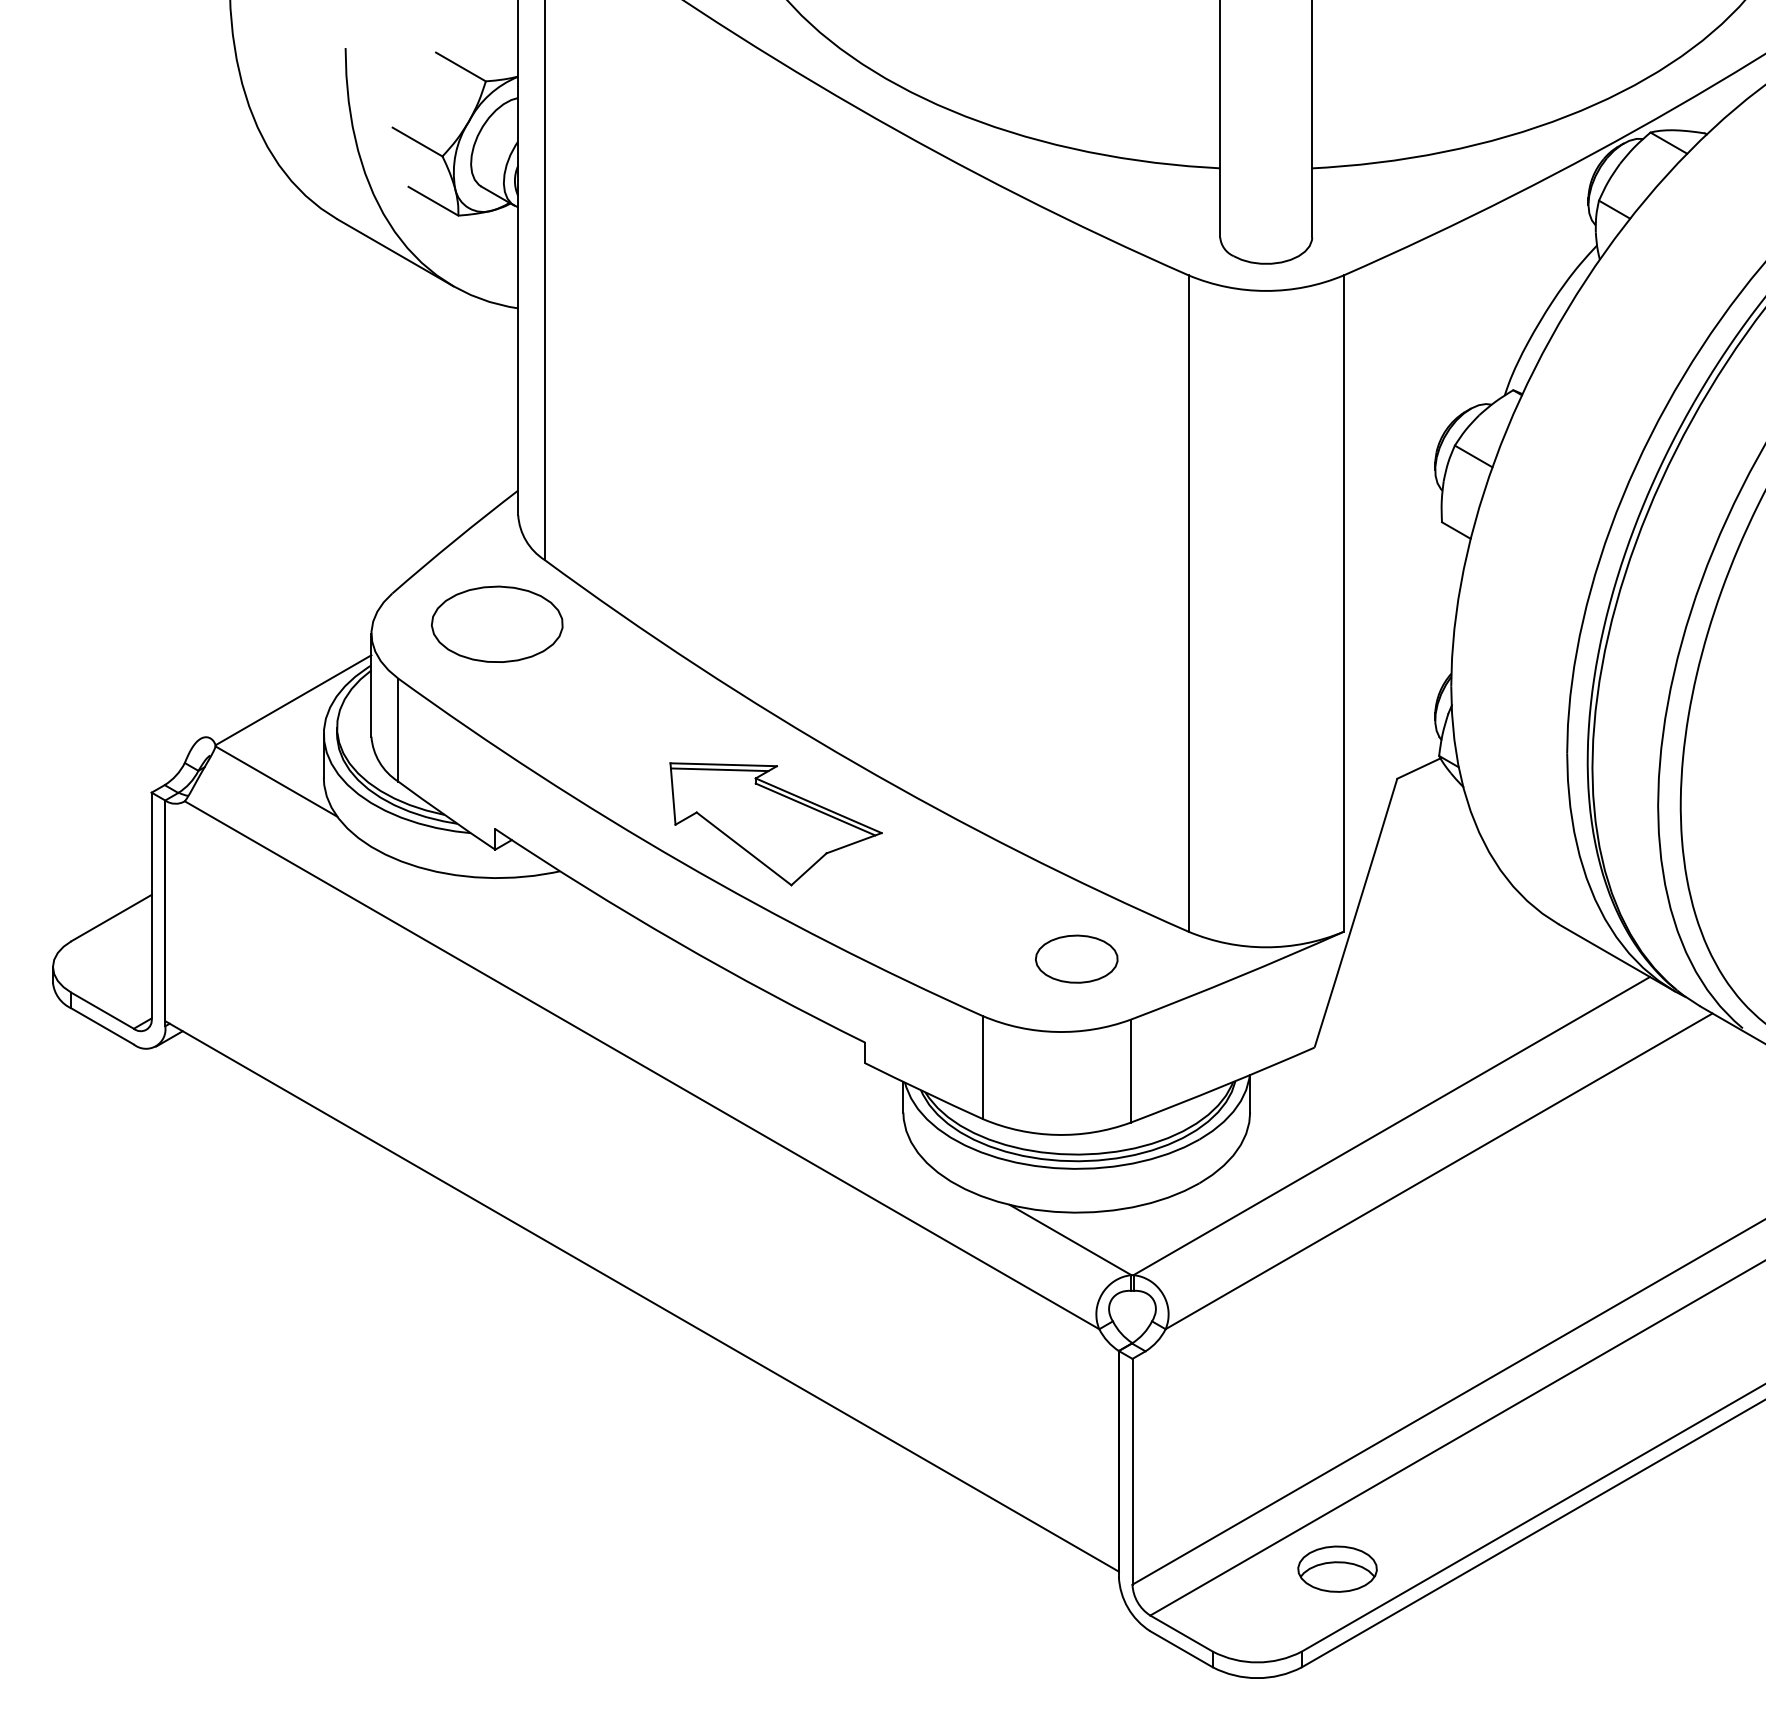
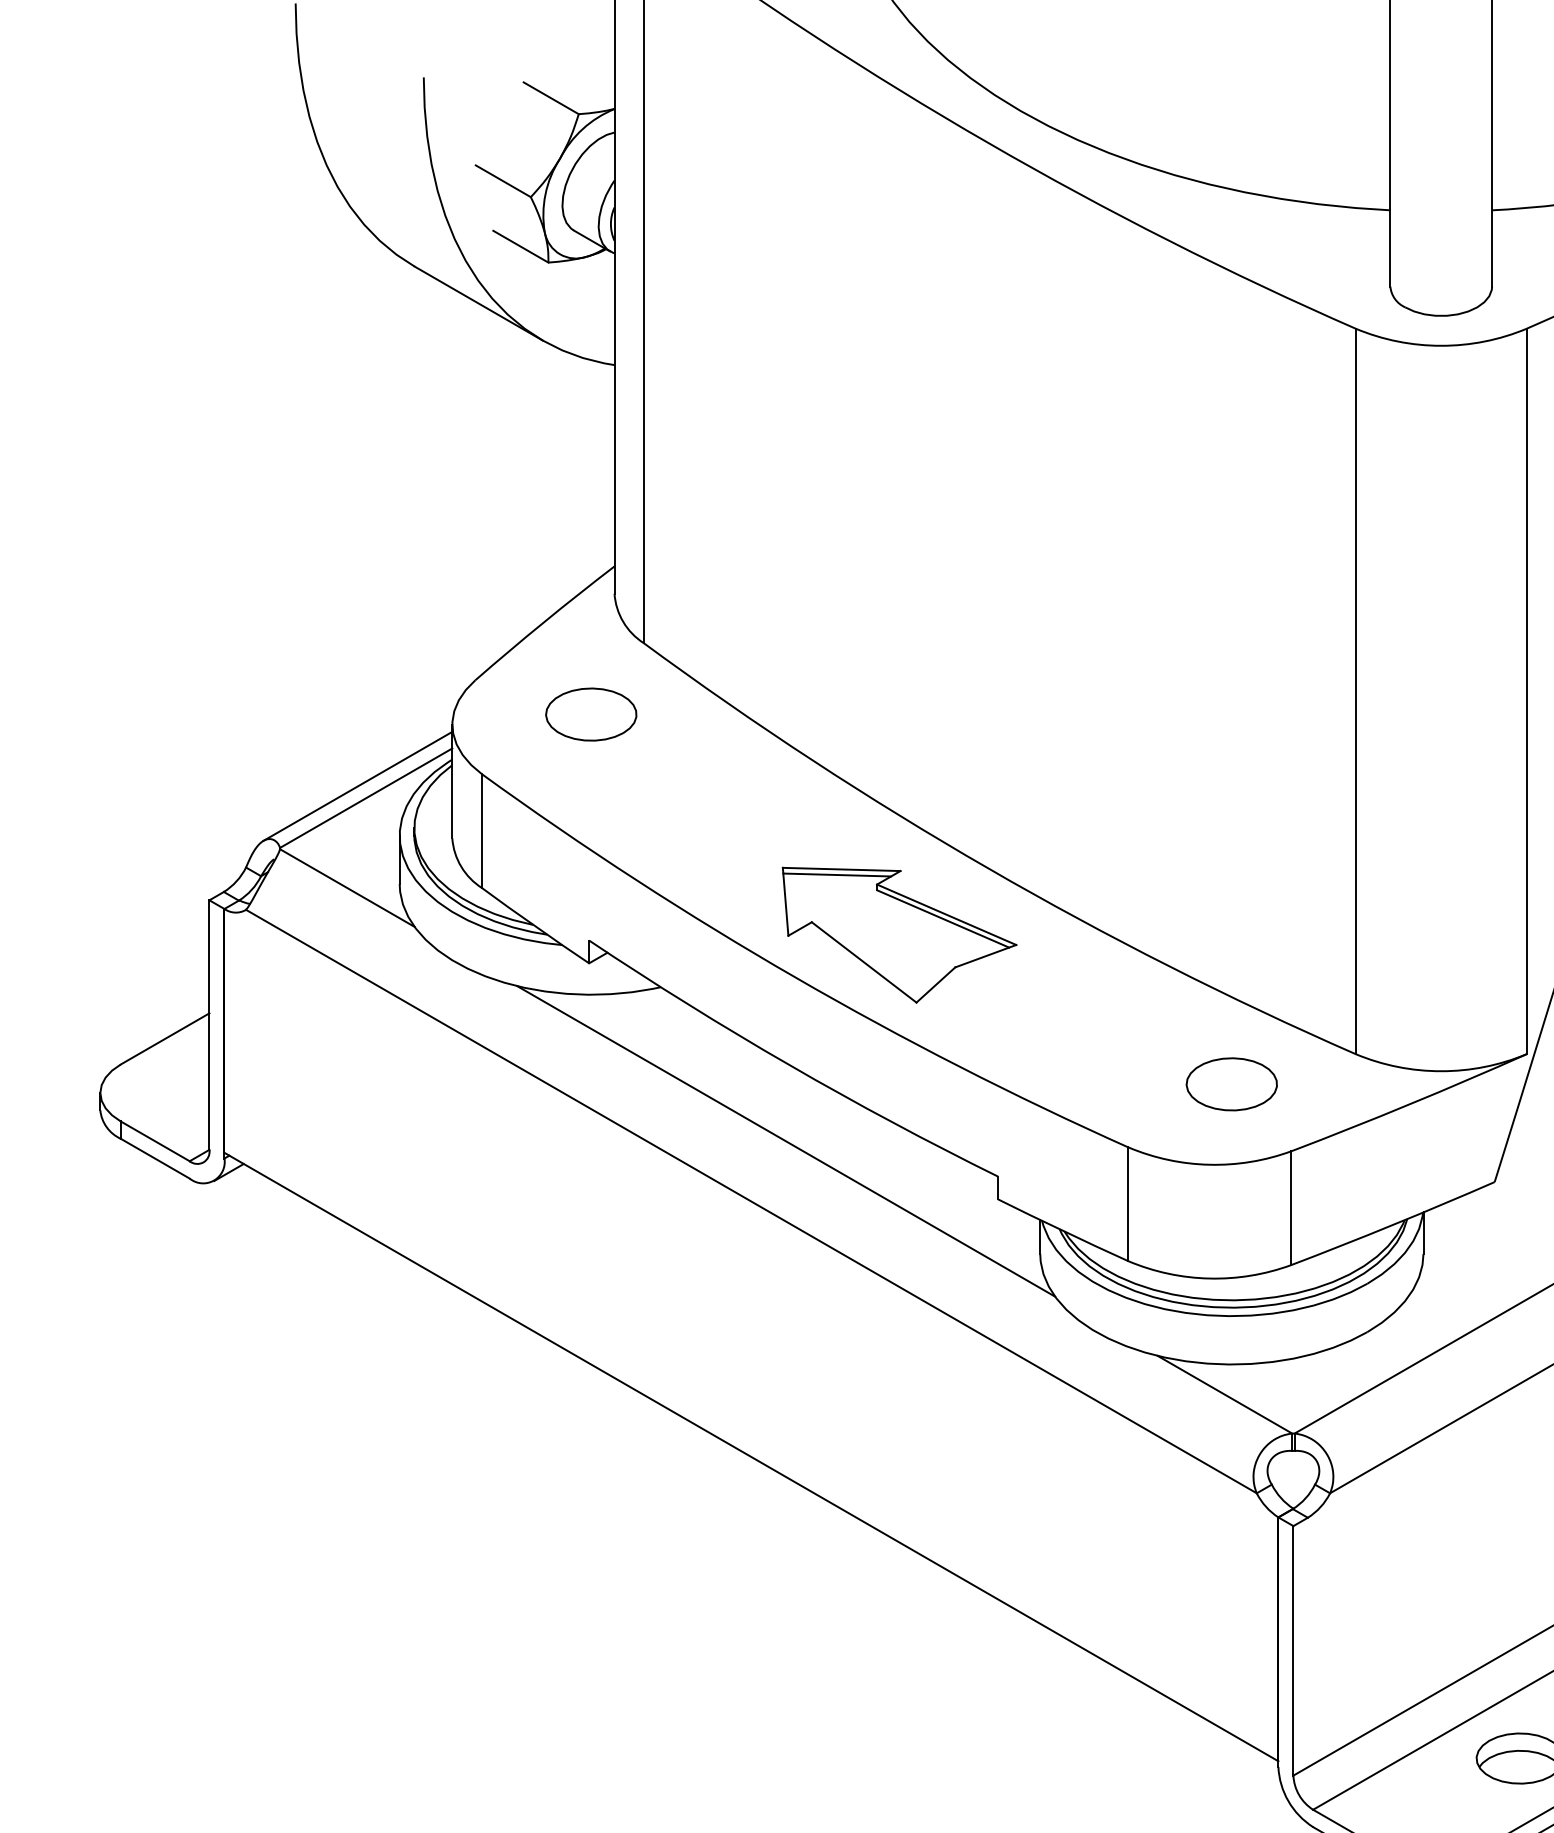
part: (496, 624) -> (590, 714), size x0.62
line: (285, 689) -> (357, 786), added
line: (673, 1010) -> (786, 1141), added

